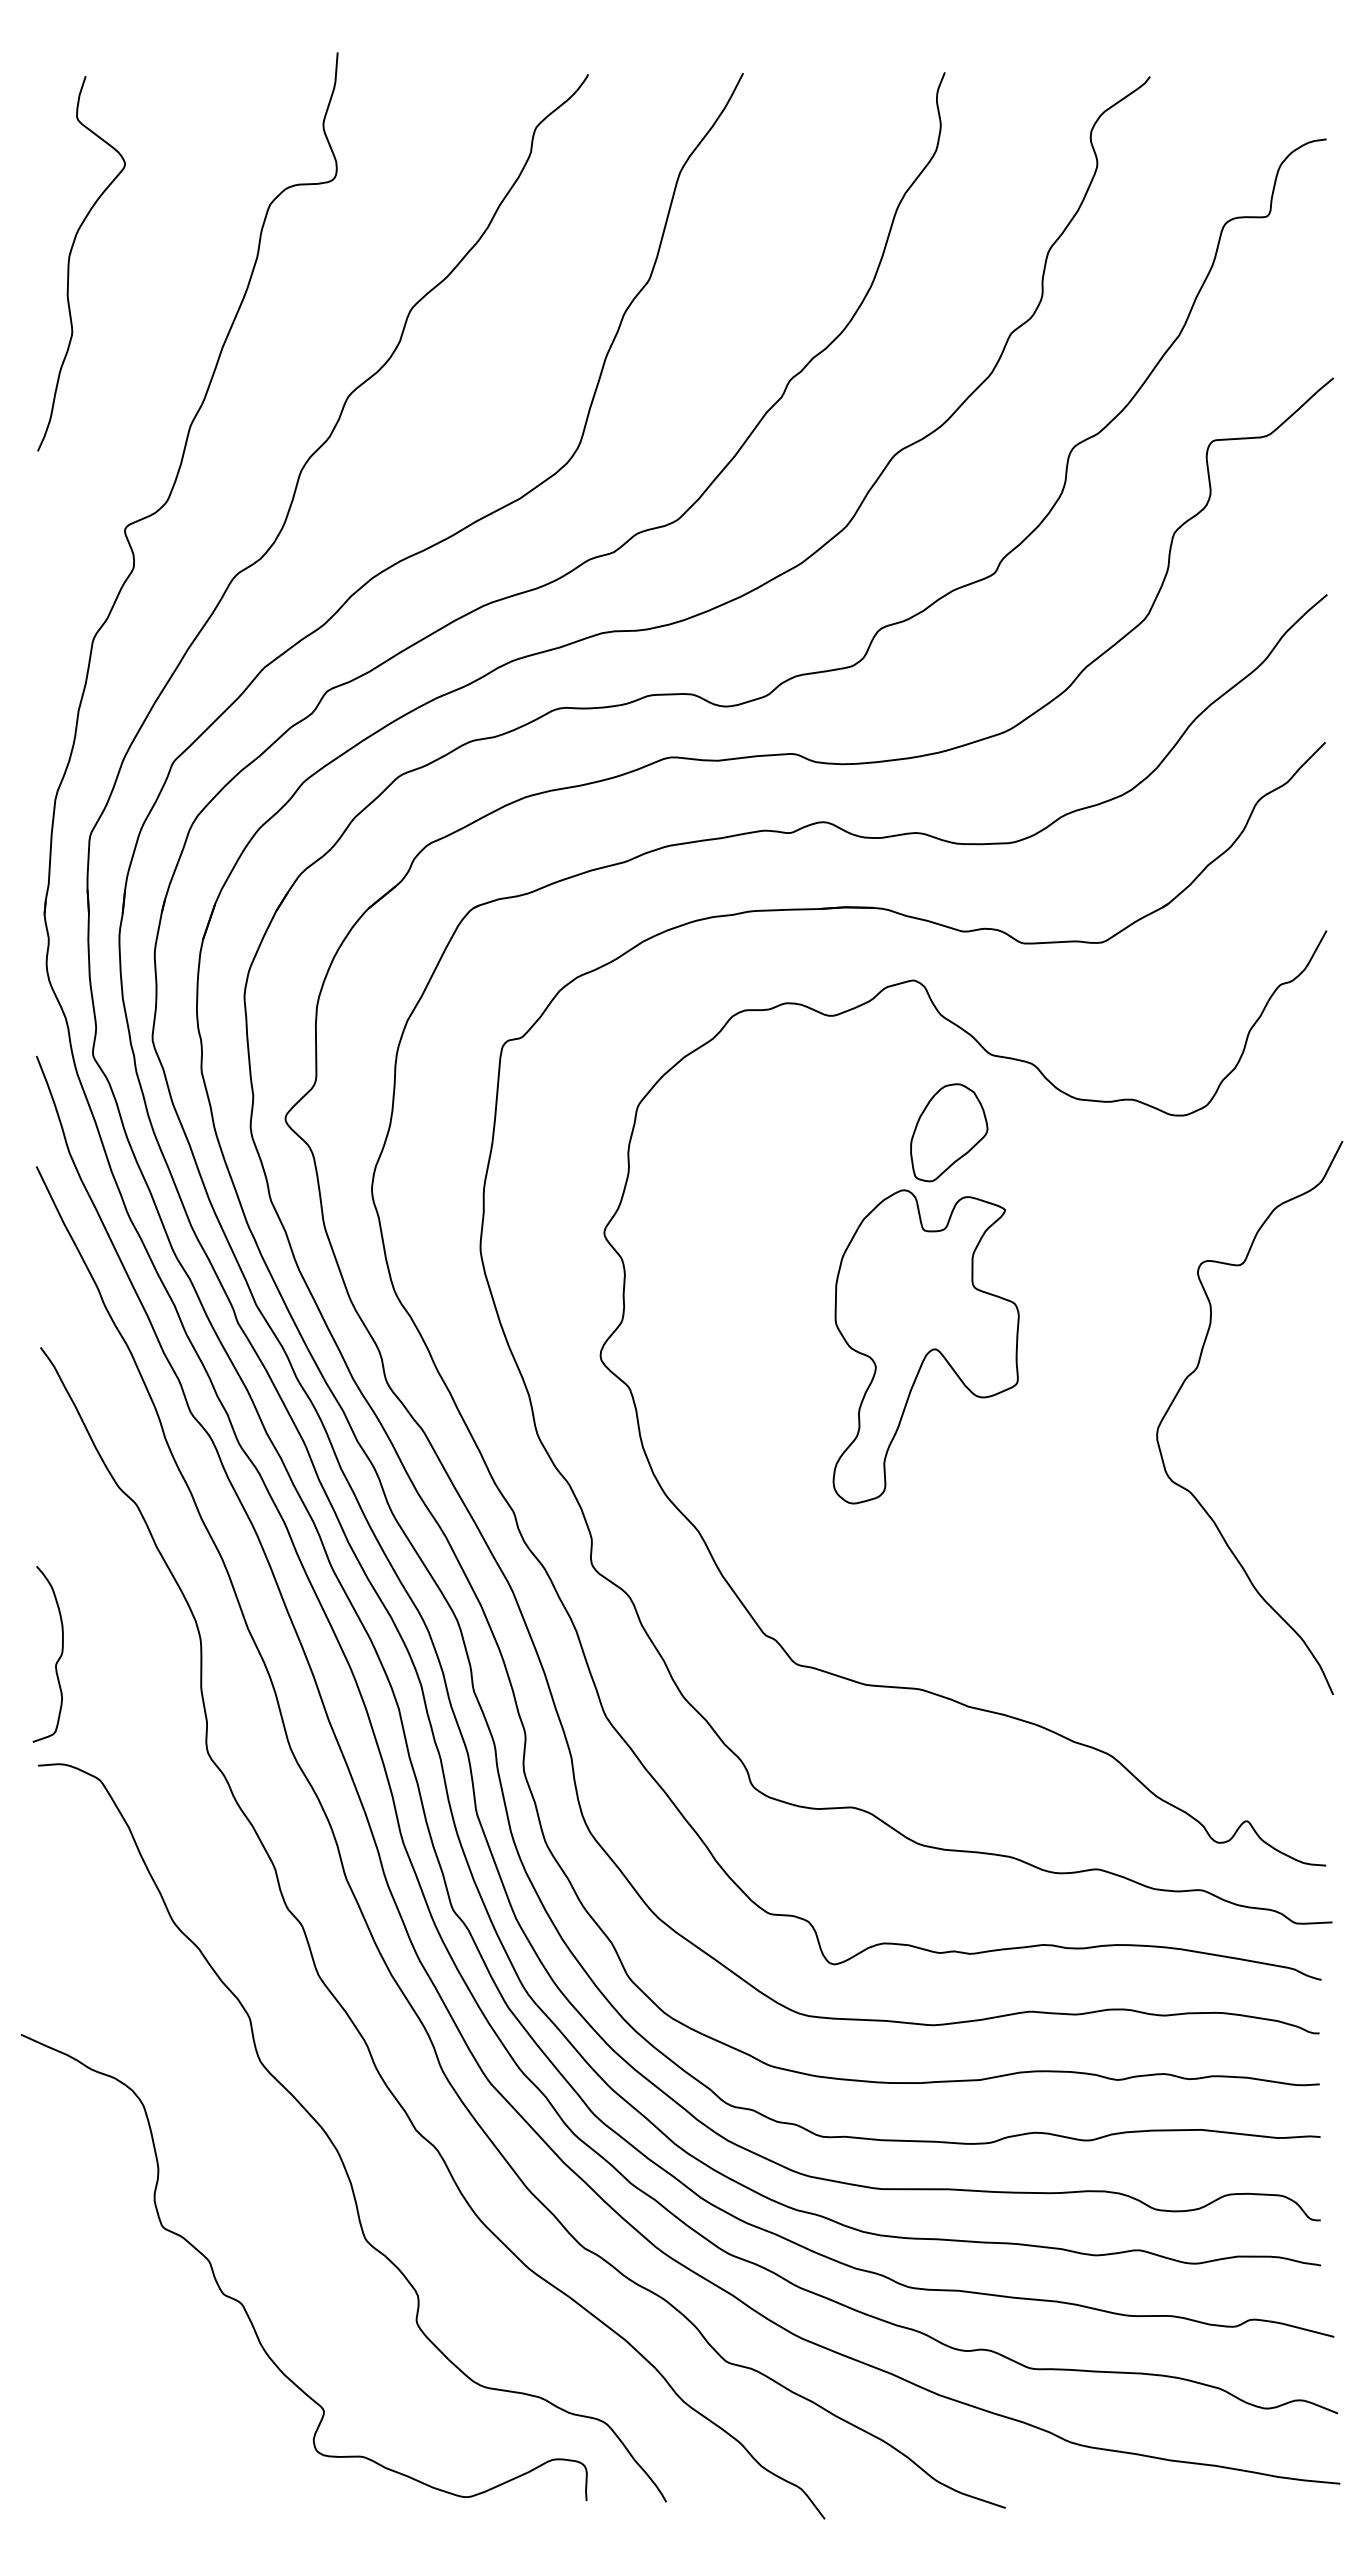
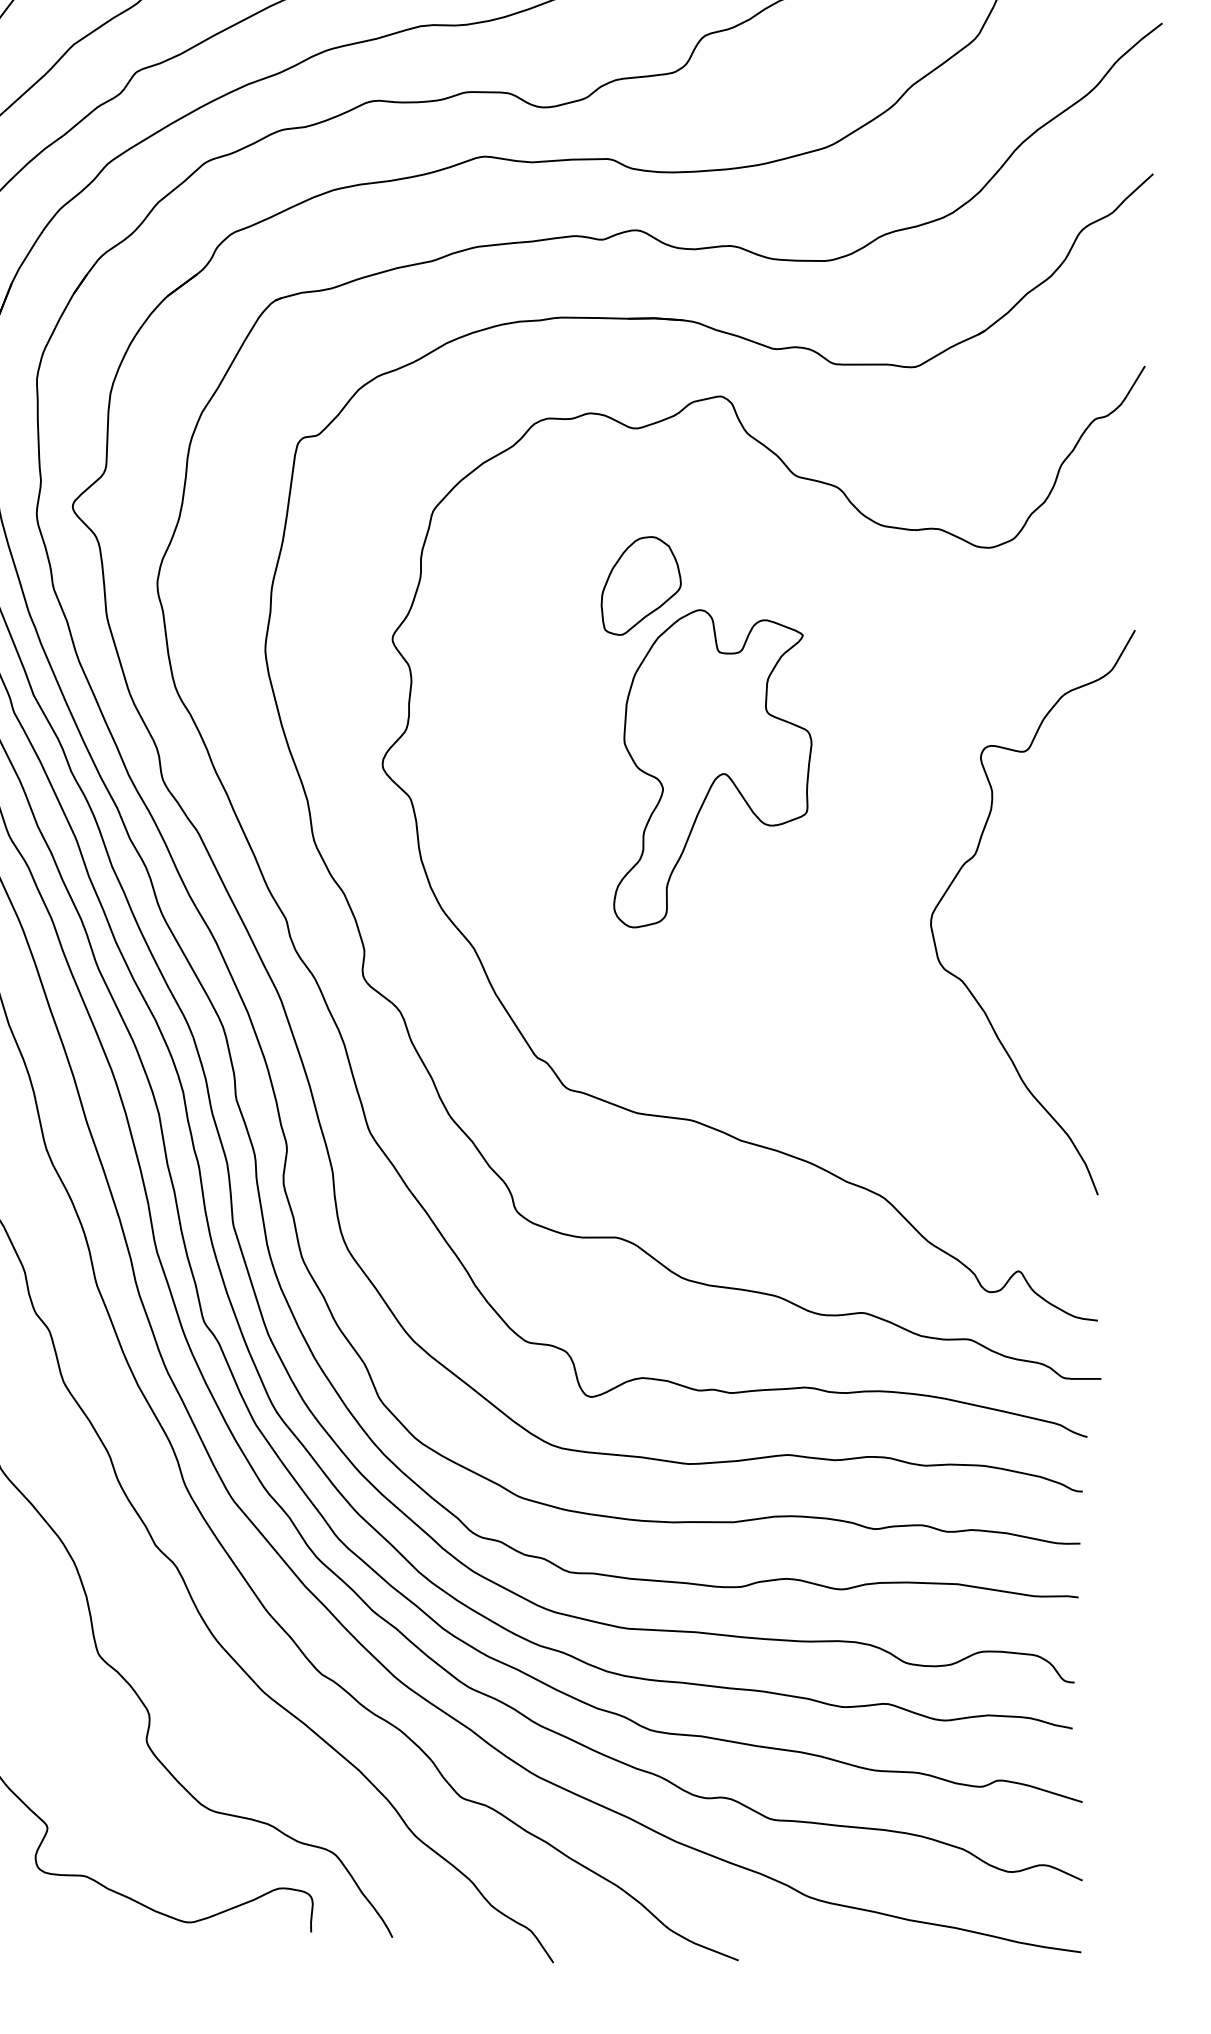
part: (949, 1132) -> (641, 586), moved
curve: (1196, 1370) -> (974, 857), moved

